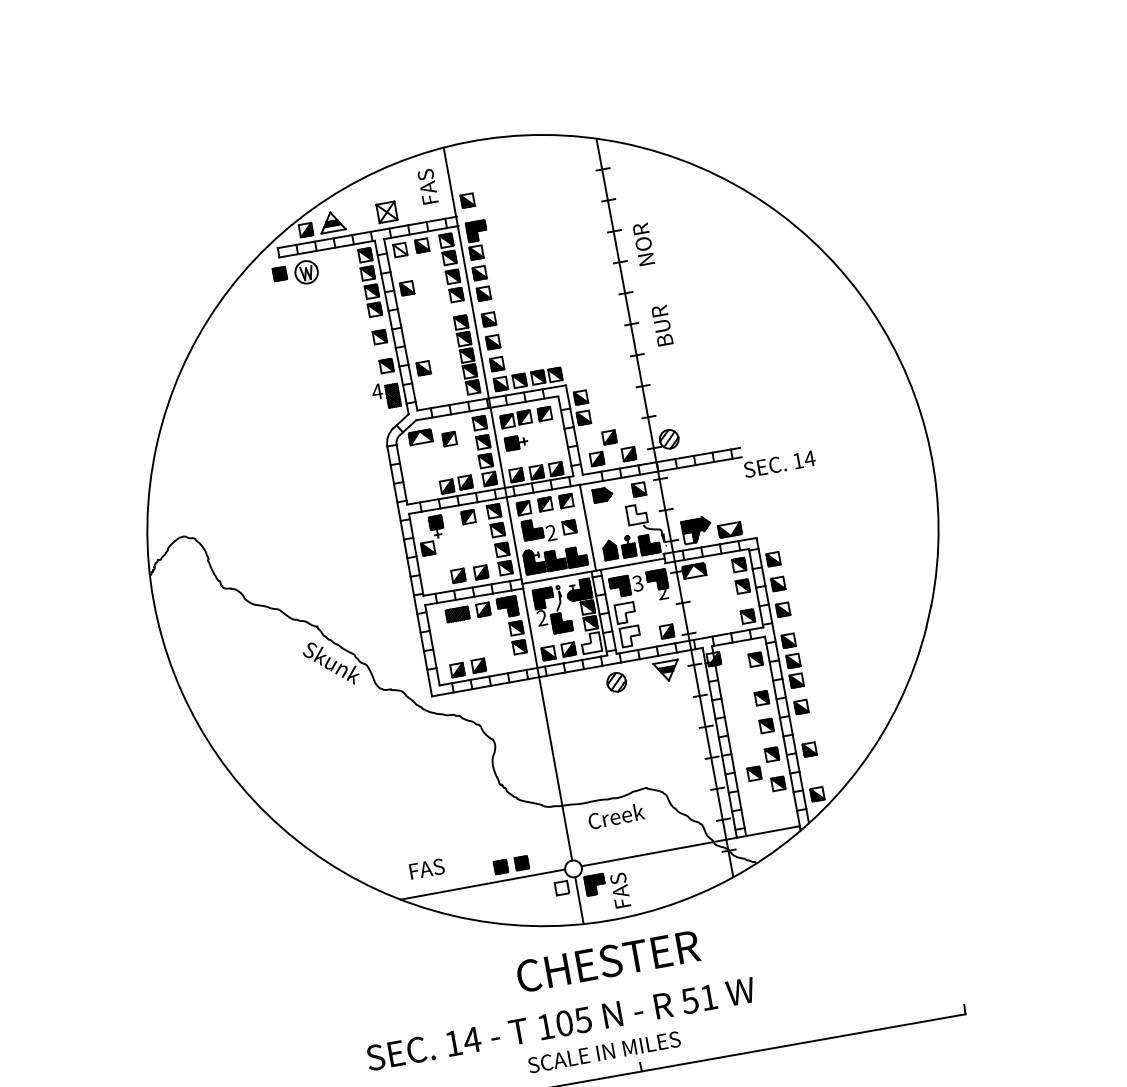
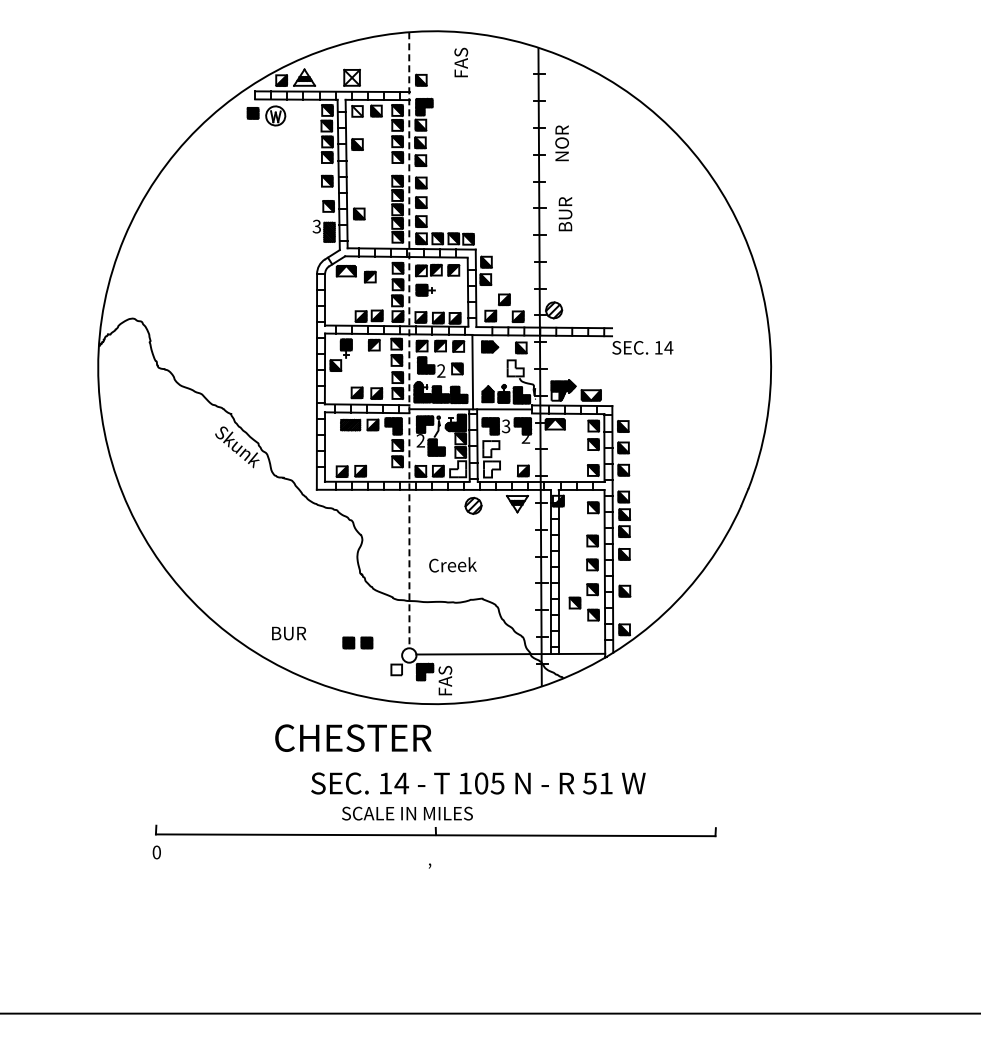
text: (428, 186) -> (461, 62), moved
text: (376, 391) -> (316, 226), 4 -> 3
line: (508, 504) -> (409, 340), solid -> dashed
text: (615, 815) -> (452, 564), moved
text: (430, 868) -> (289, 633), FAS -> BUR
line: (483, 883) -> (331, 654), removed
line: (579, 900) -> (409, 682), removed
text: (608, 960) -> (353, 737), moved
text: (561, 1024) -> (478, 783), moved

